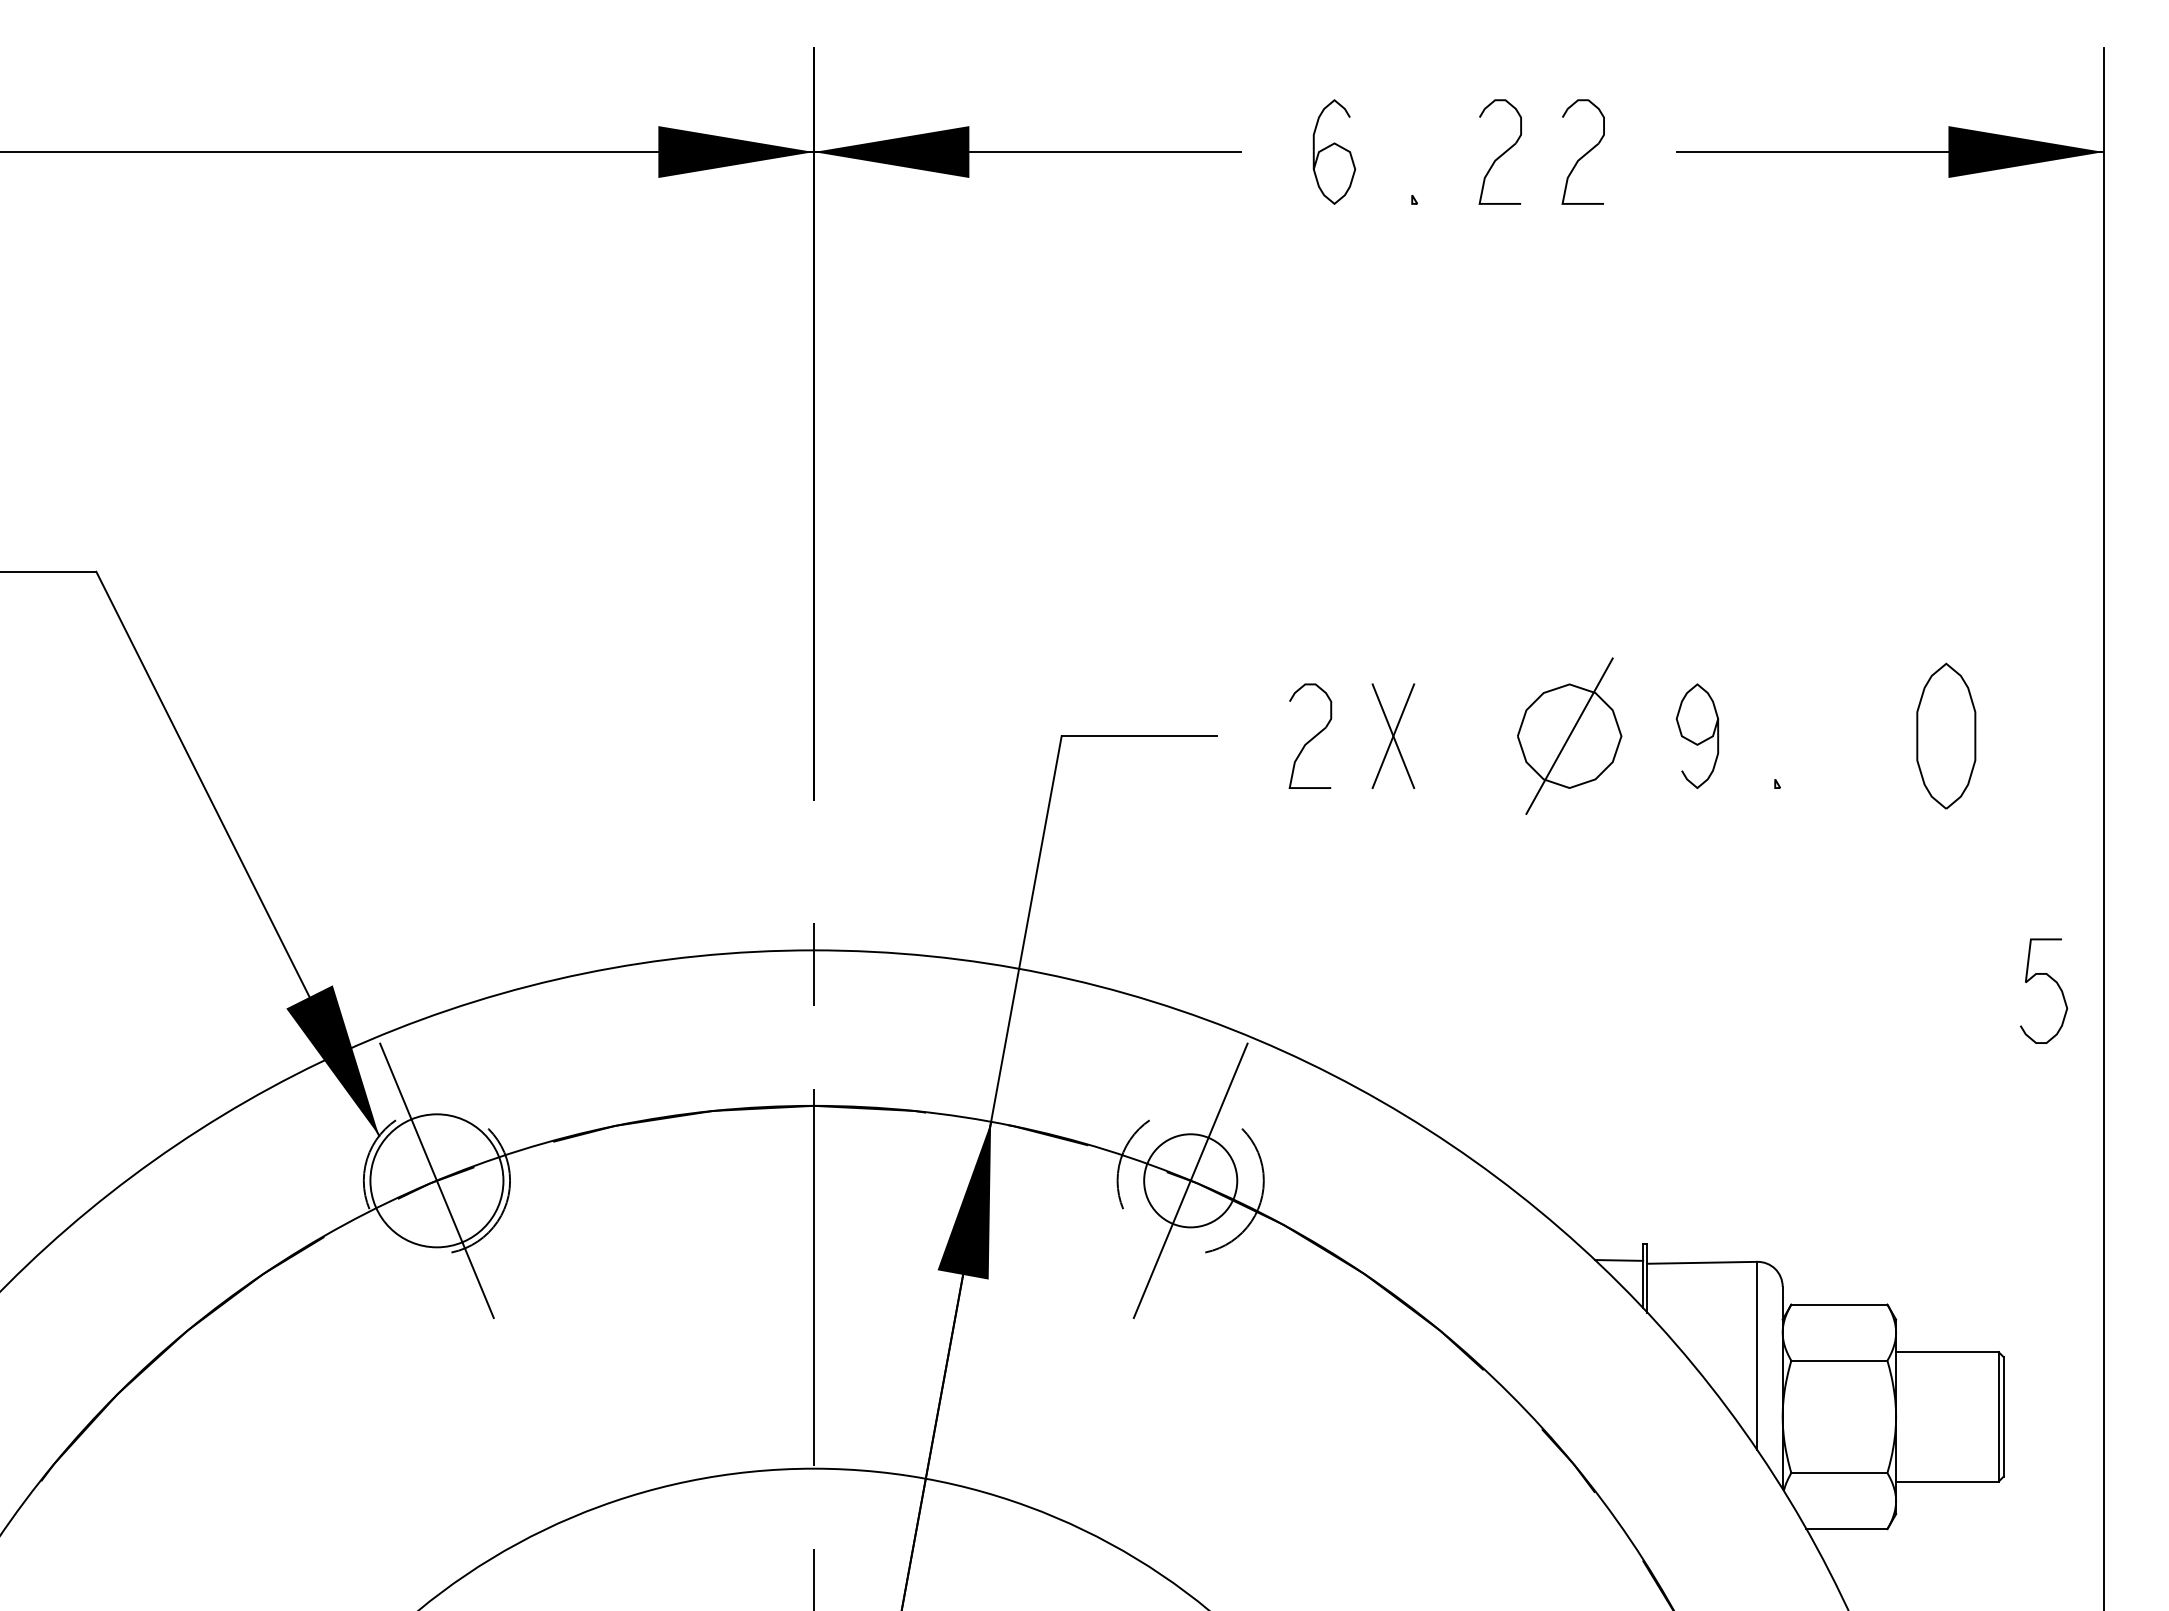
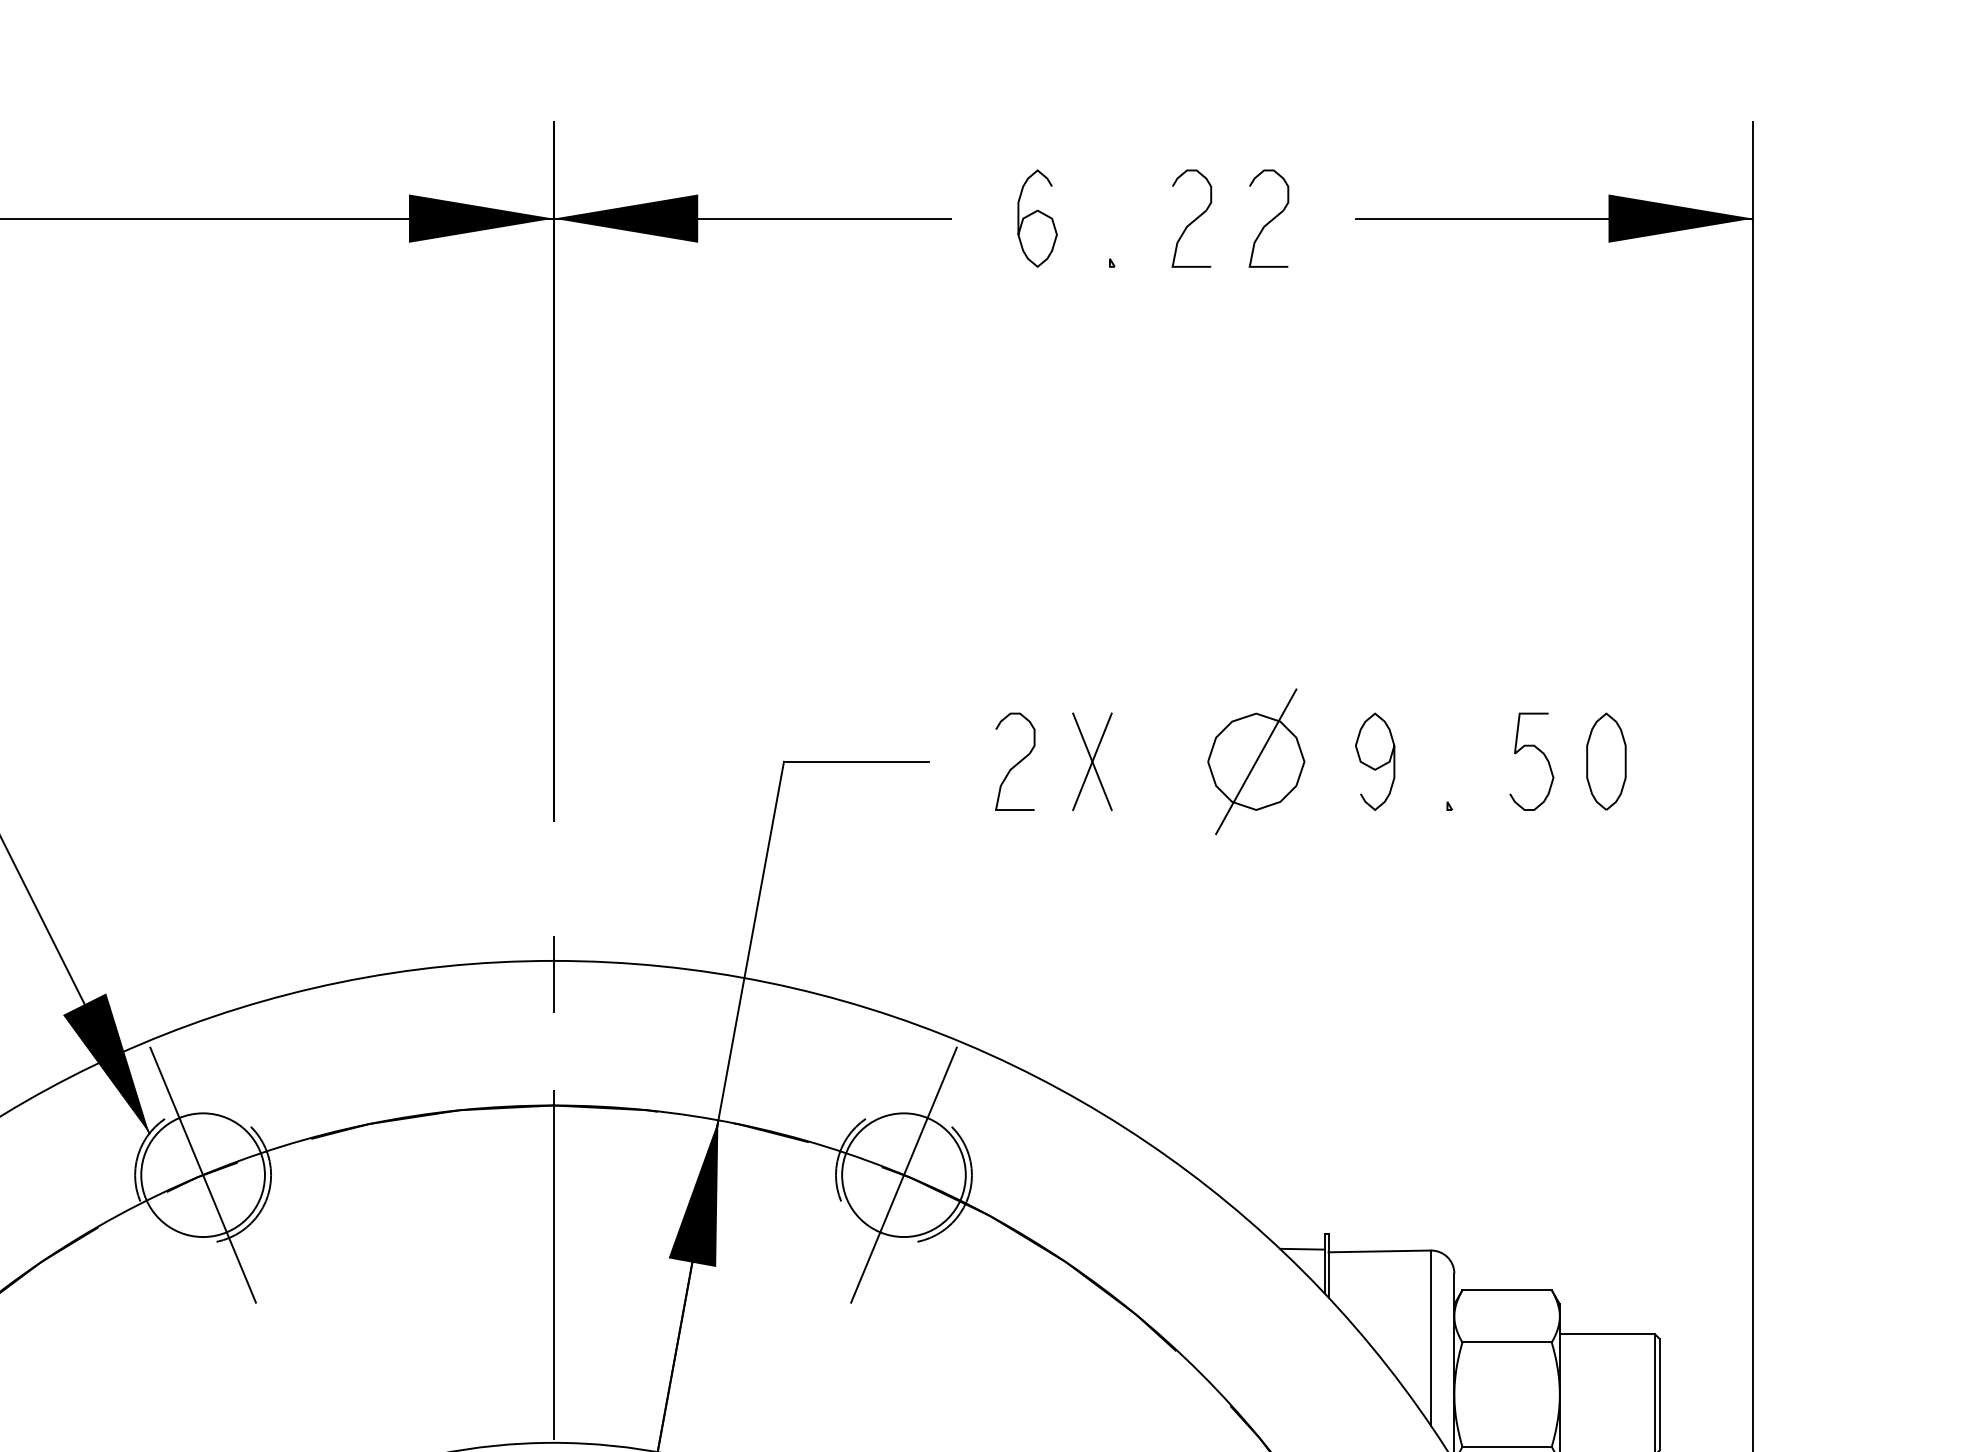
part: (1945, 735) -> (1605, 761), size x0.71
curve: (2052, 980) -> (1539, 751), moved
circle: (1190, 1180) -> (903, 1174), size x1.43

